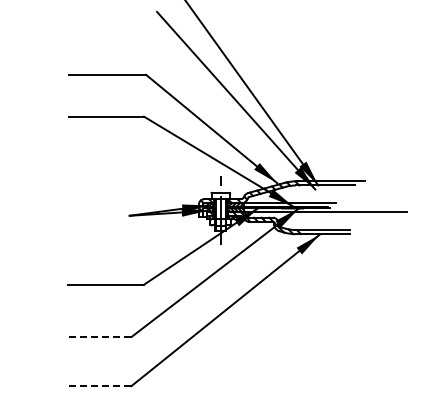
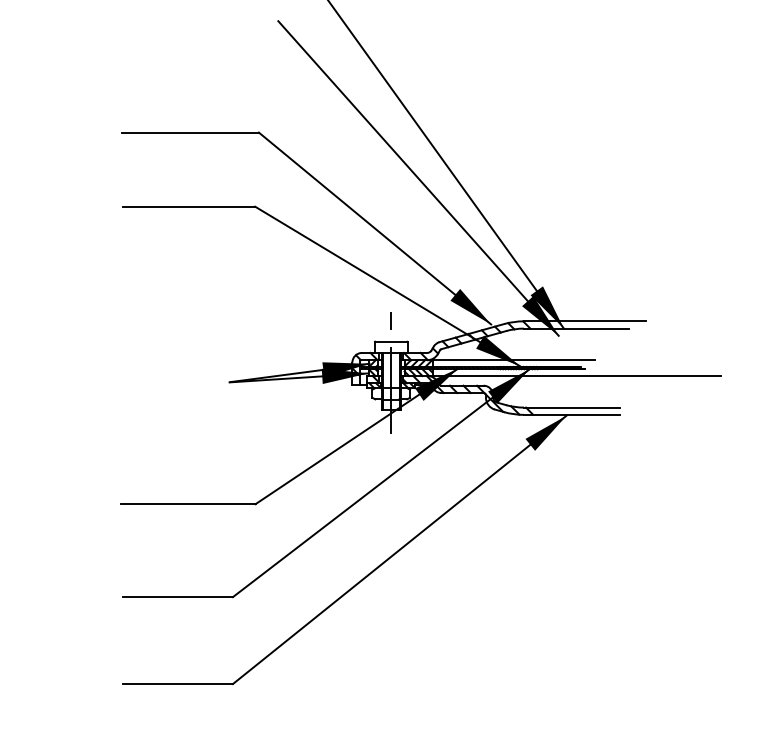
line: (99, 337) -> (176, 597), dashed -> solid
line: (99, 386) -> (176, 684), dashed -> solid

